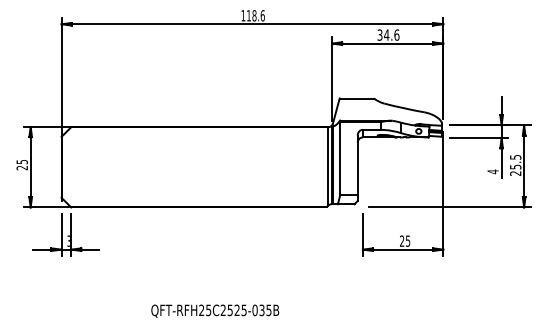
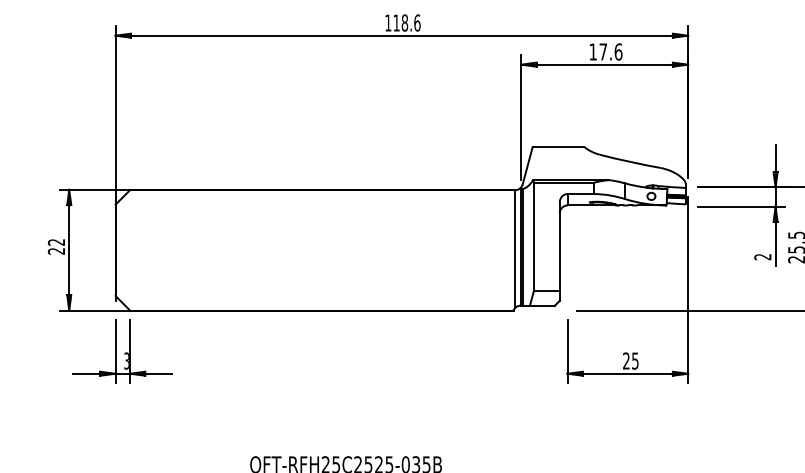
text: (383, 34) -> (598, 51), 34.6 -> 17.6
text: (21, 162) -> (55, 243), 25 -> 22
text: (492, 171) -> (761, 256), 4 -> 2

